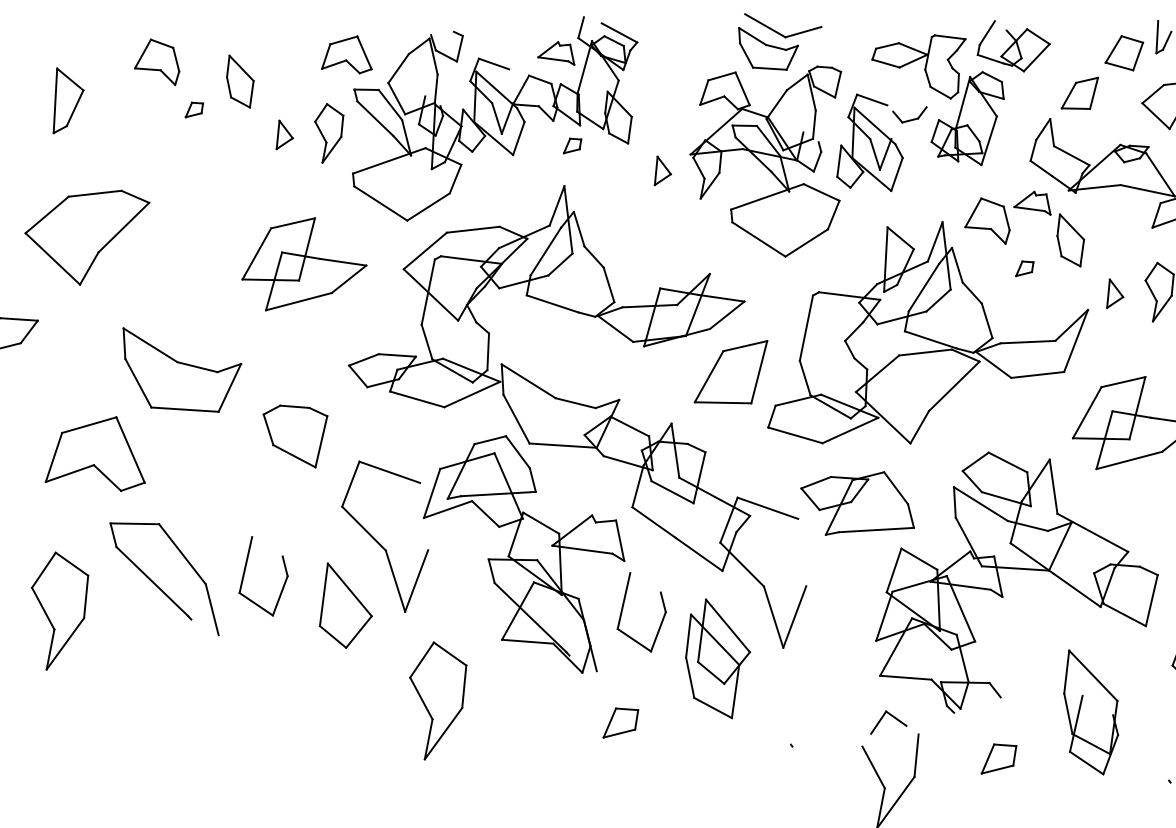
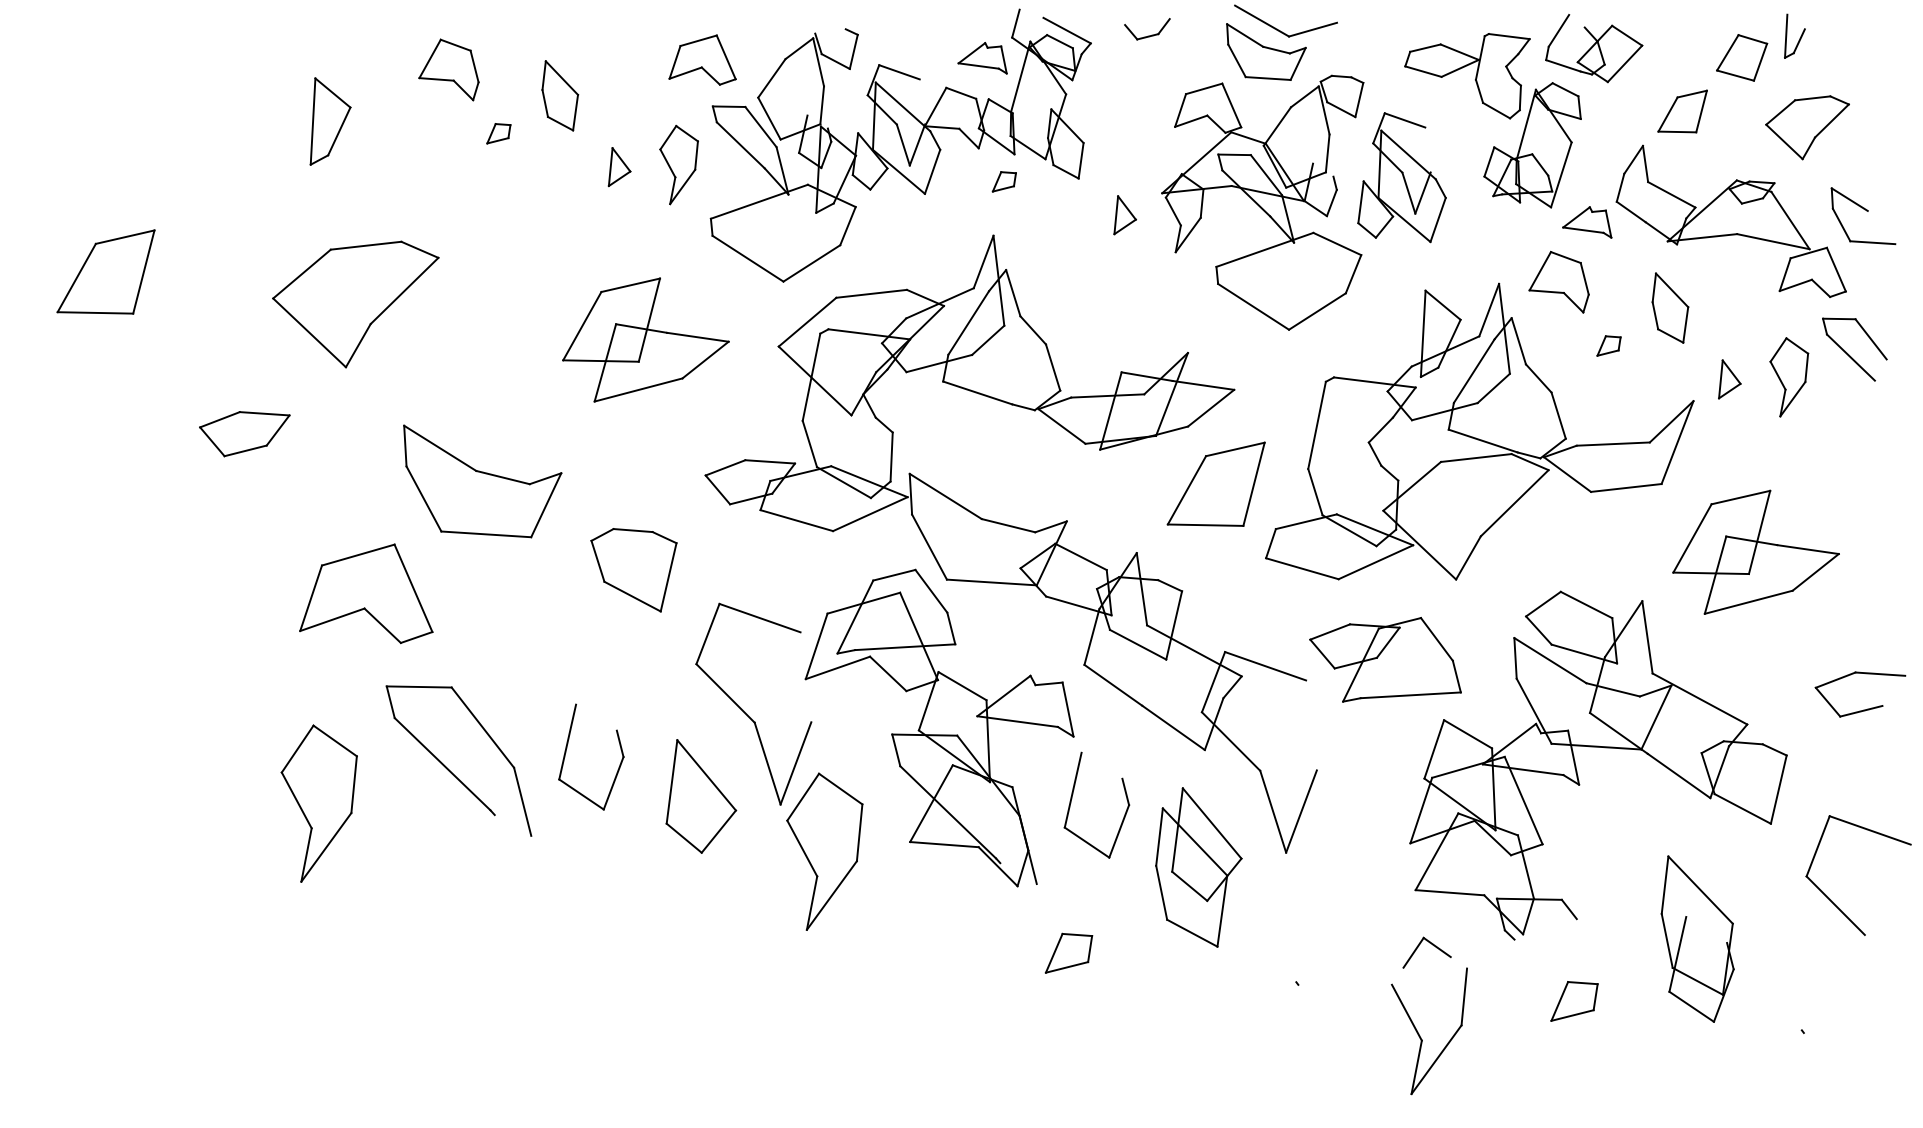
part: (910, 119) -> (1148, 35), moved
part: (1032, 203) -> (1587, 222), moved
part: (437, 700) -> (824, 851), moved

